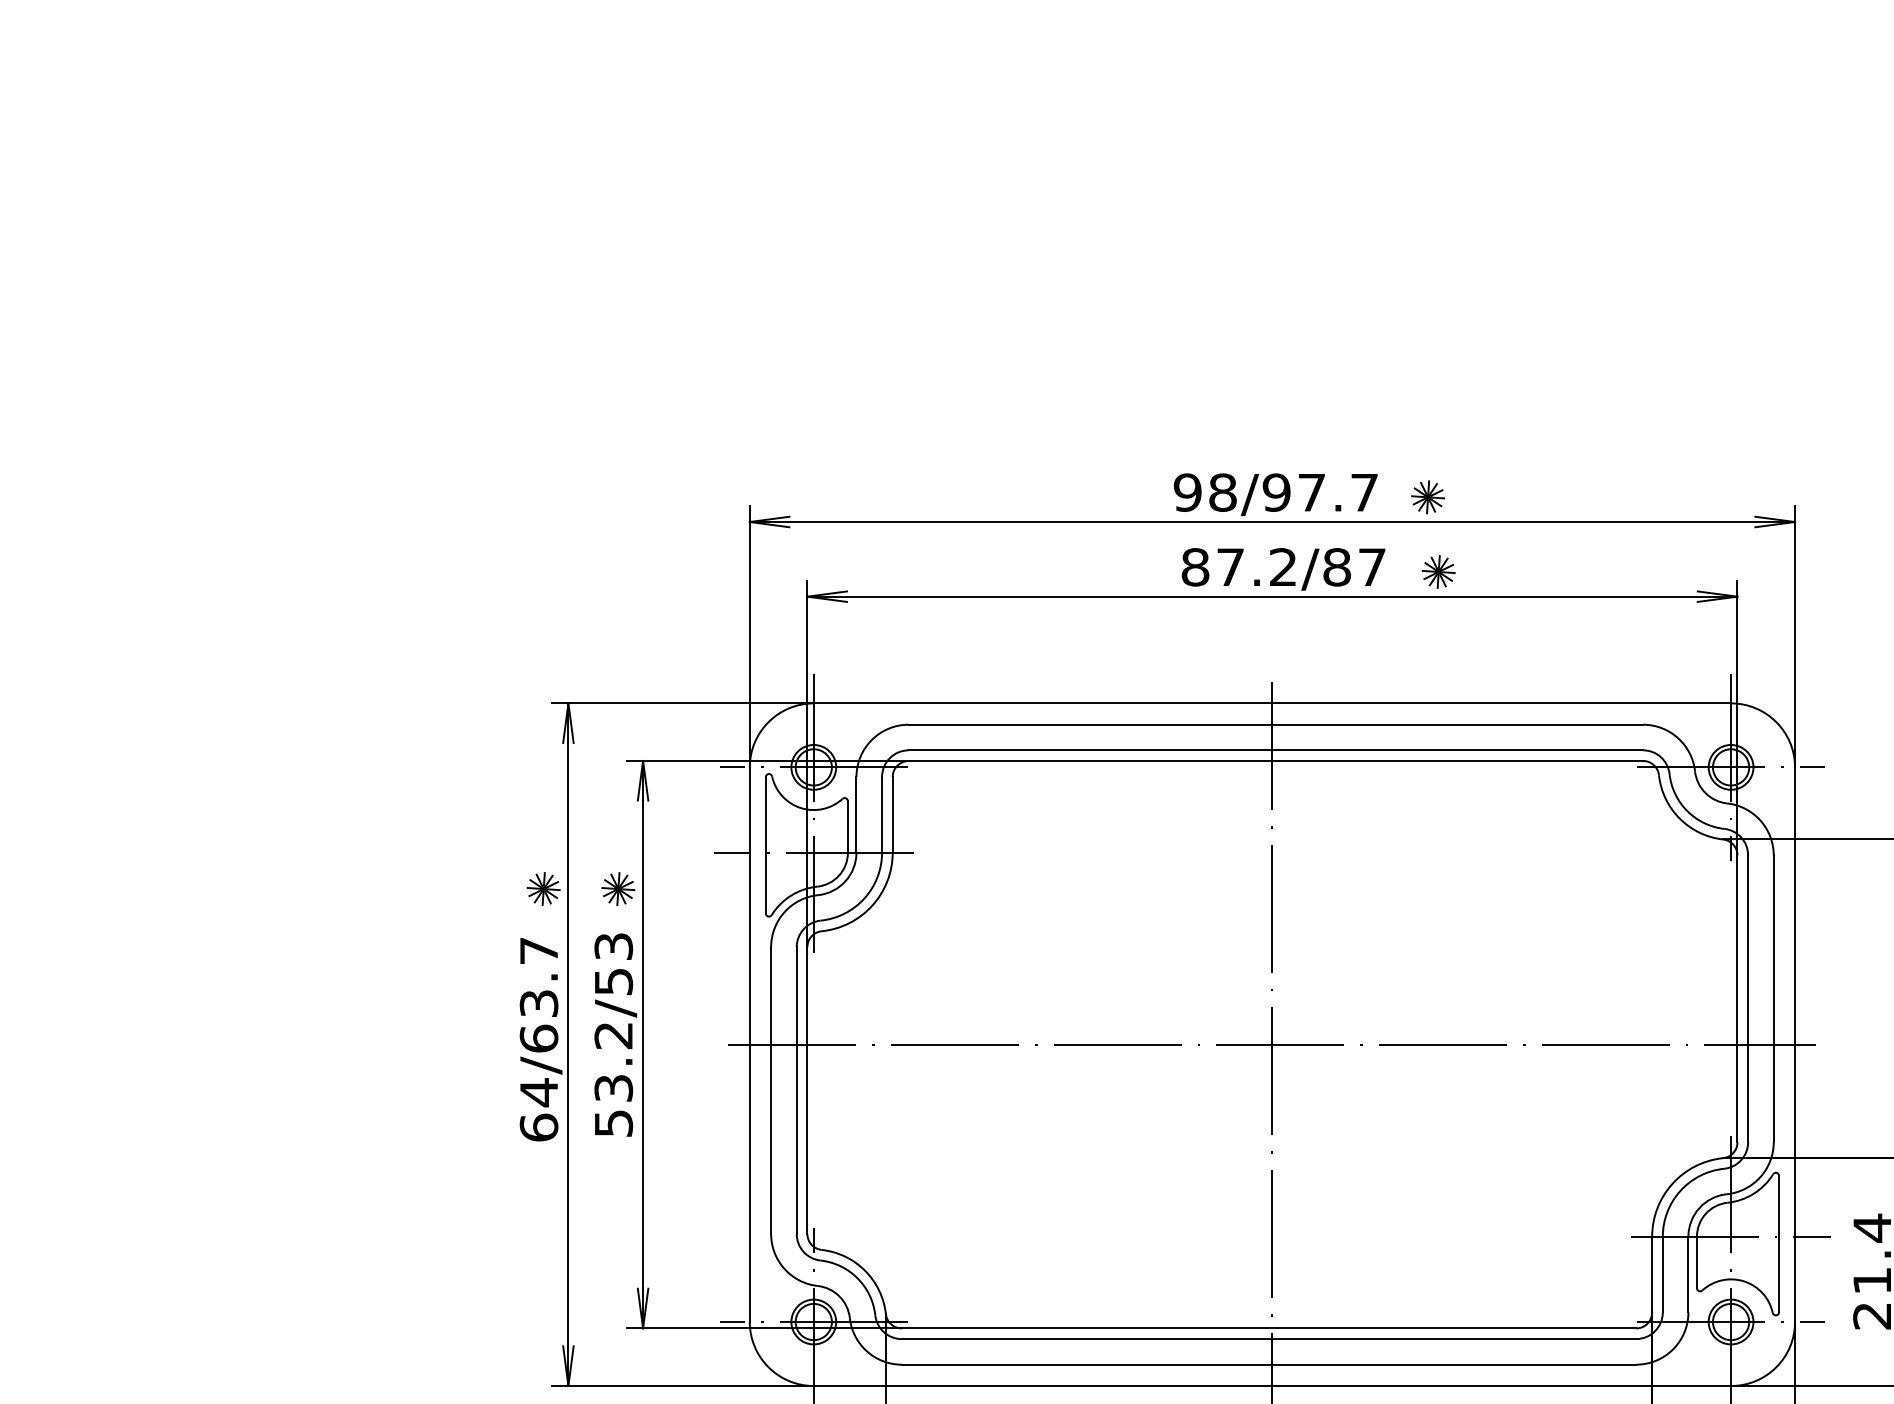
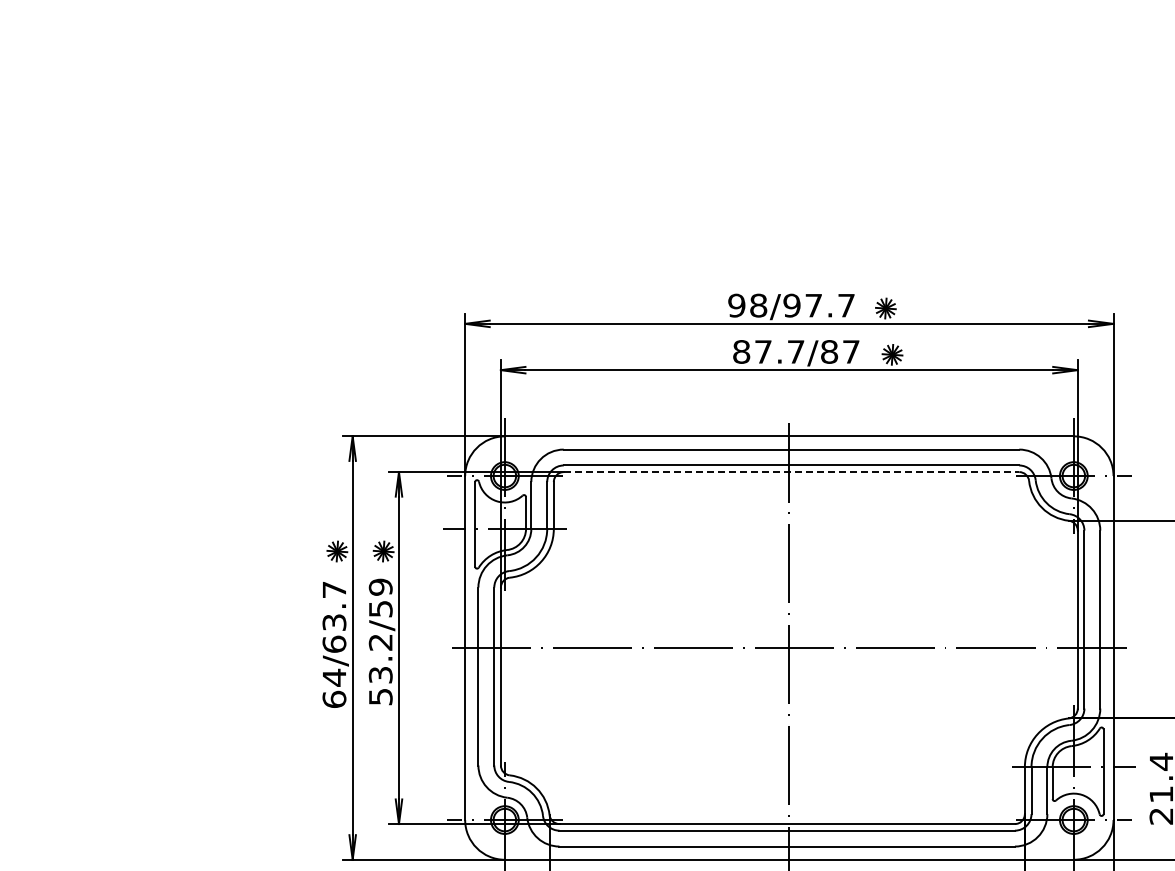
text: (1282, 566) -> (795, 351), 87.2/87 -> 87.7/87
line: (1275, 761) -> (791, 472), solid -> dashed
text: (613, 945) -> (380, 586), 53.2/53 -> 53.2/59

